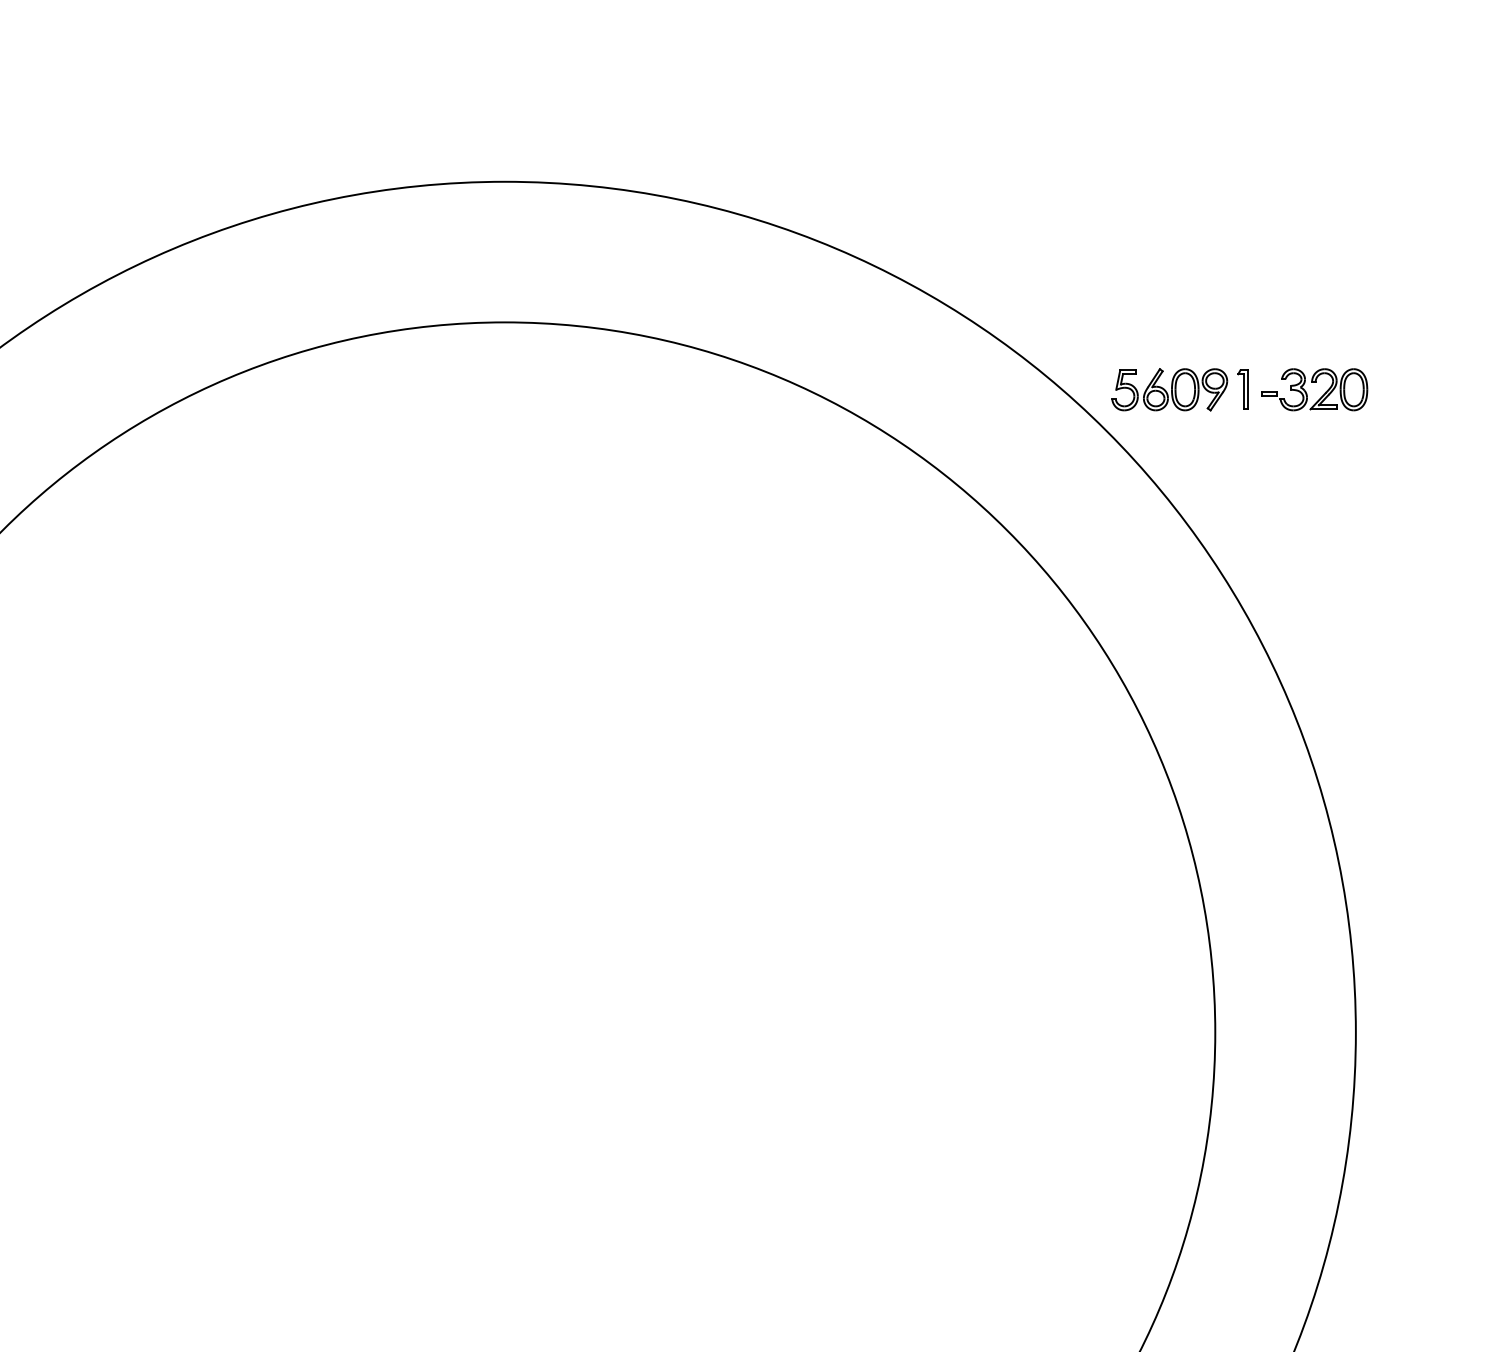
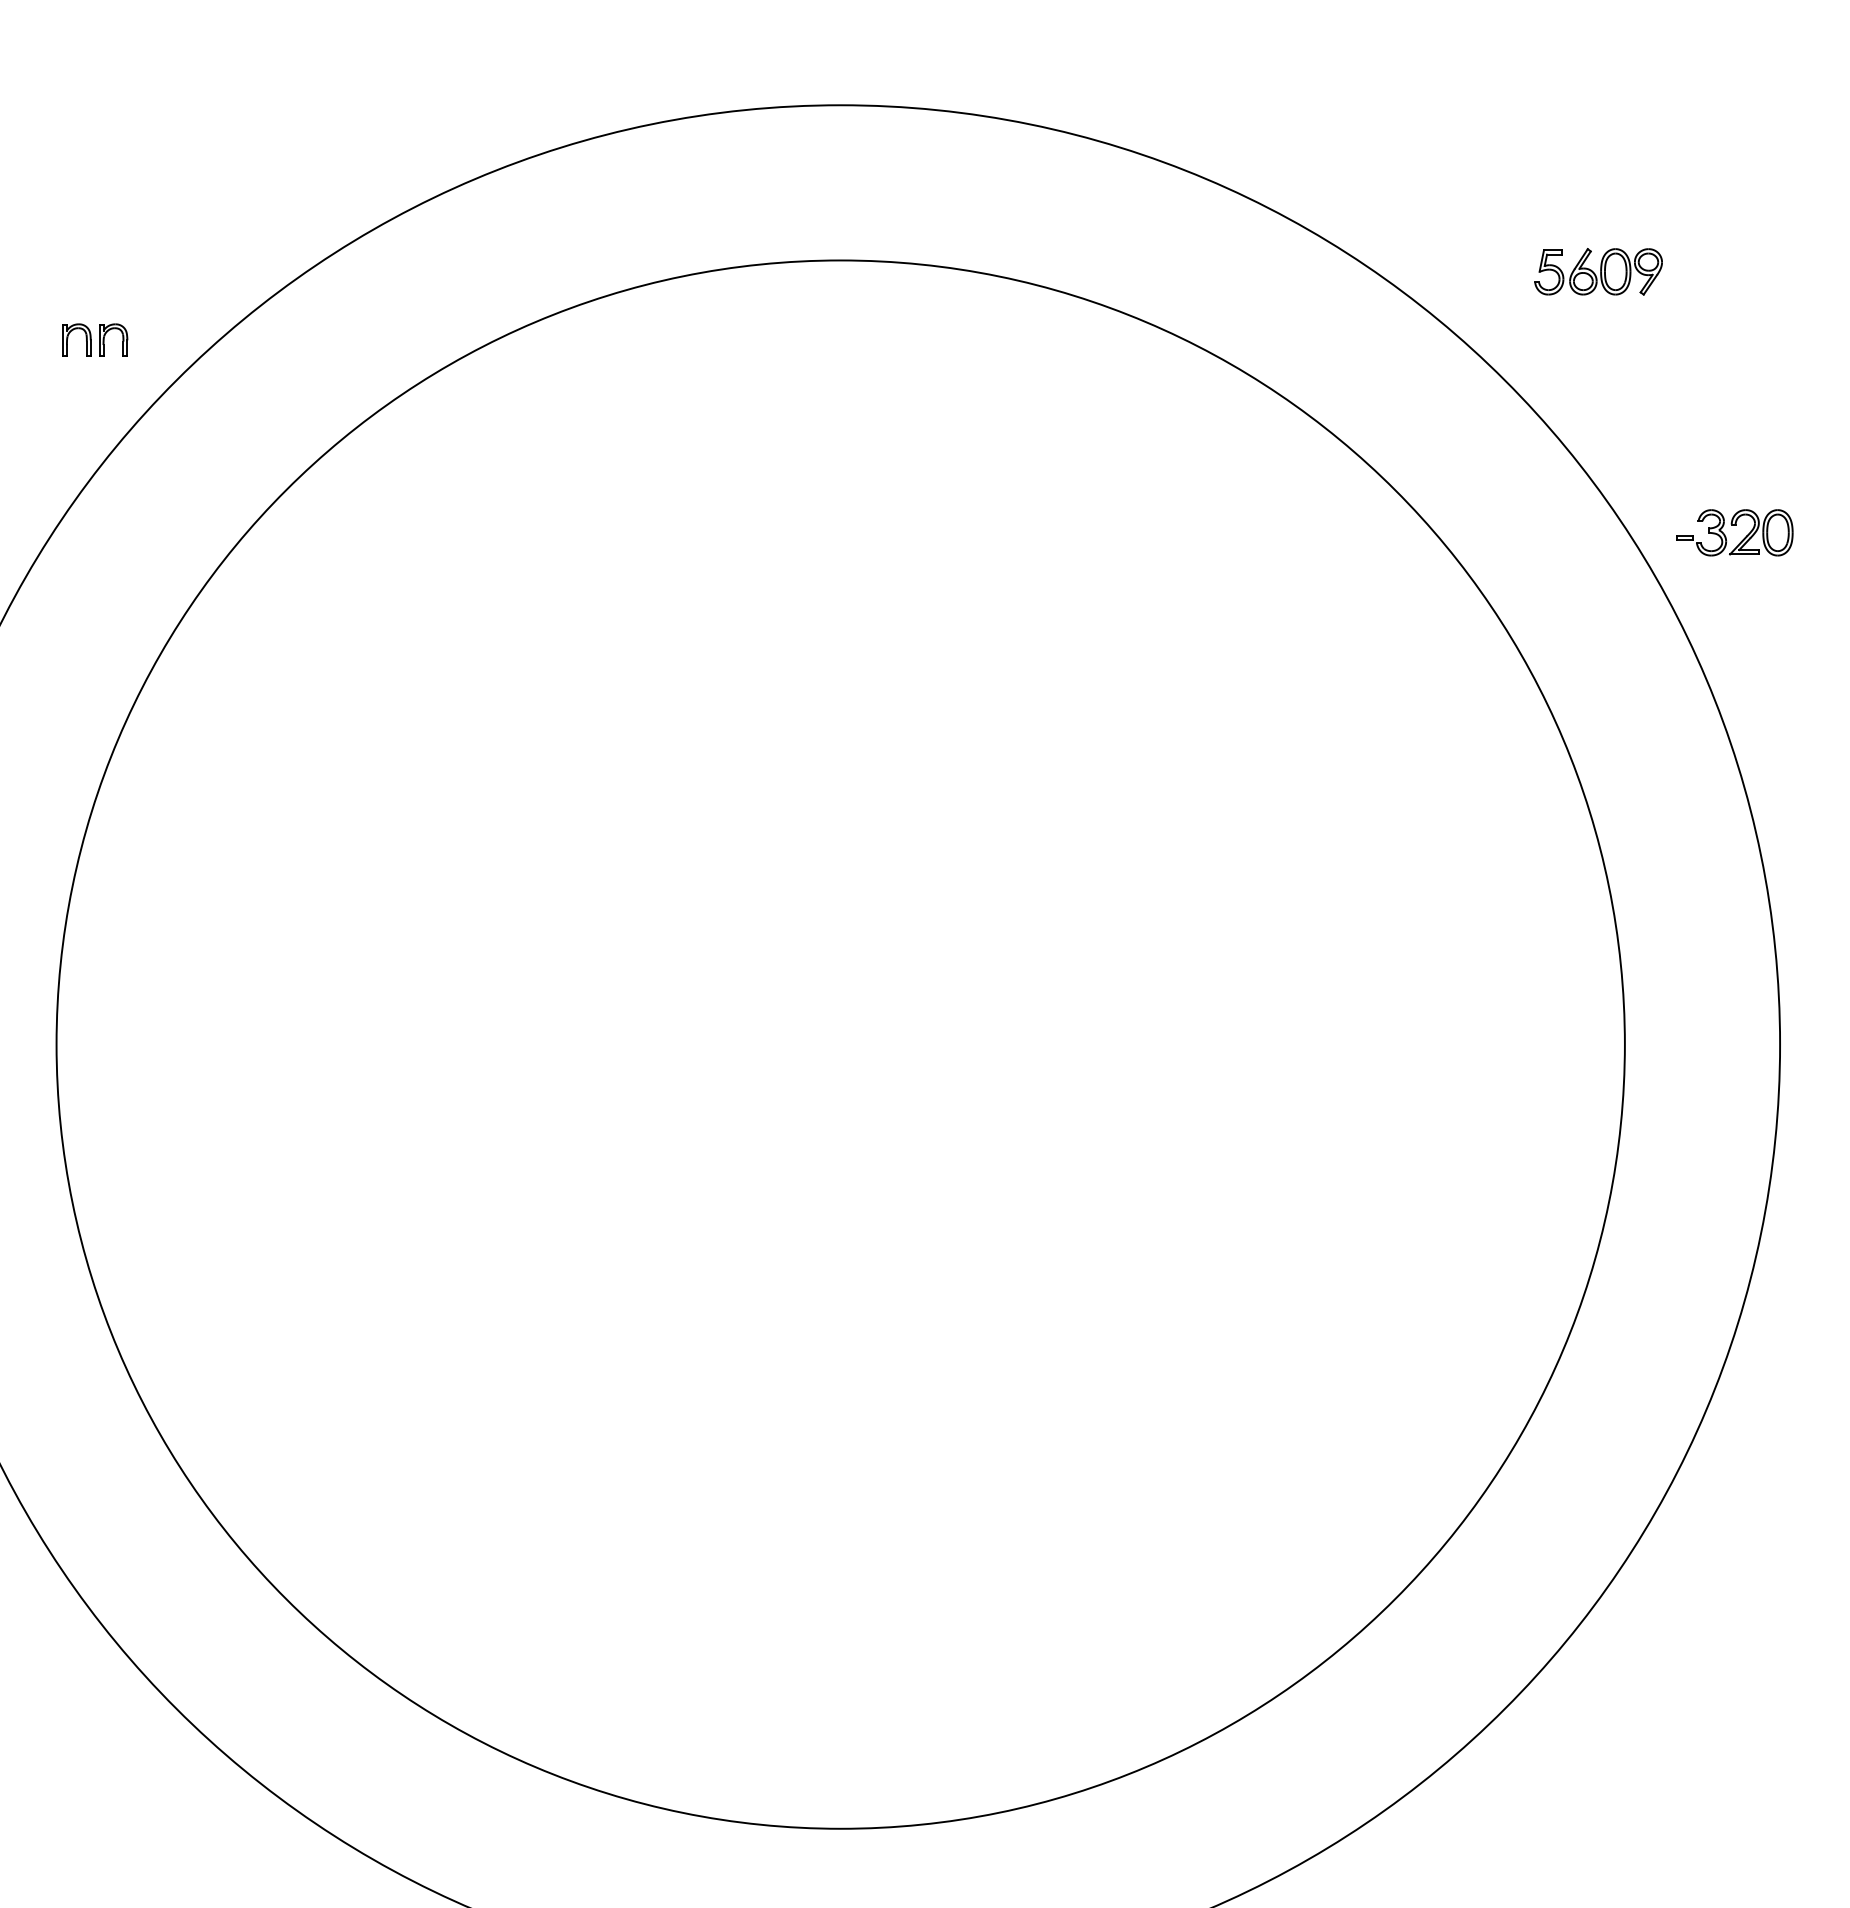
part: (1314, 383) -> (1734, 525), moved
part: (1169, 389) -> (1598, 271), moved
part: (1243, 389) -> (1655, 334), removed

